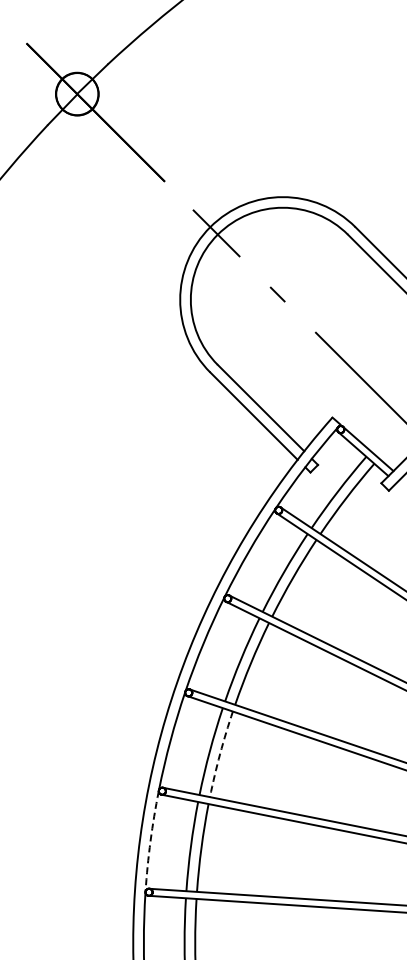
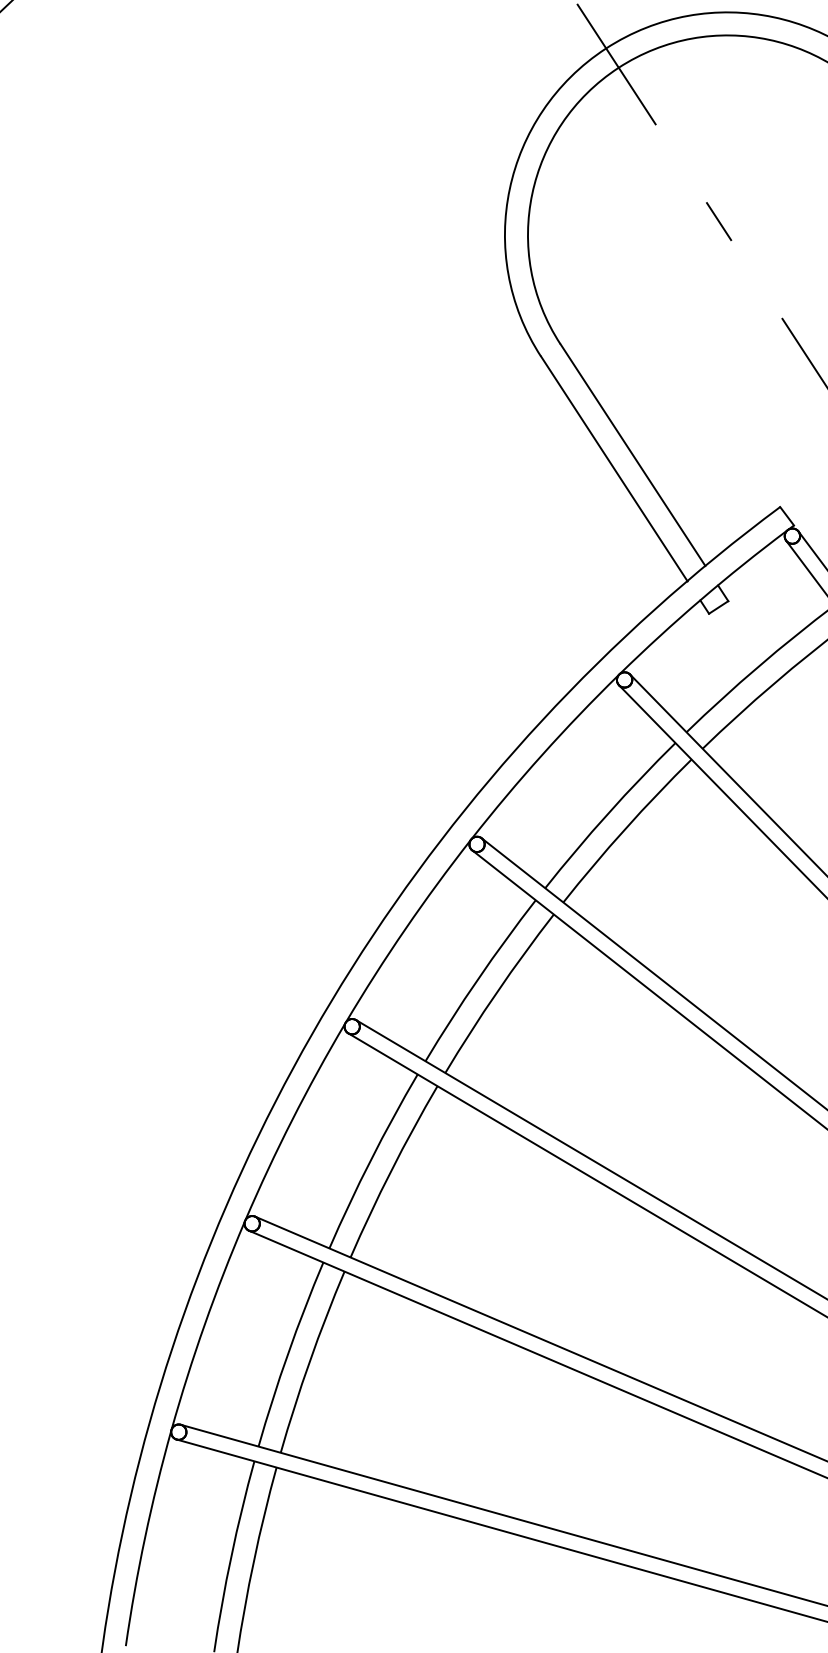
arc: (220, 753) -> (392, 1169), dashed -> solid
arc: (150, 841) -> (204, 1325), dashed -> solid

